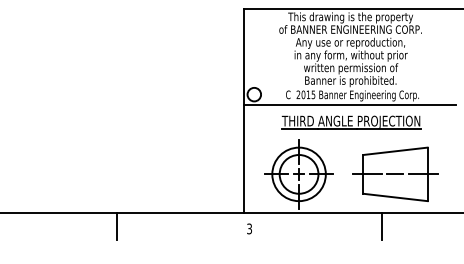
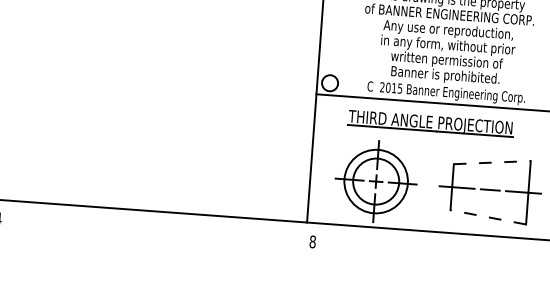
part: (351, 122) -> (430, 123), moved
line: (395, 151) -> (492, 162), solid -> dashed
line: (394, 197) -> (487, 217), solid -> dashed
line: (116, 226) -> (155, 227), removed
line: (382, 226) -> (470, 250), removed
text: (249, 228) -> (312, 241), 3 -> 8

